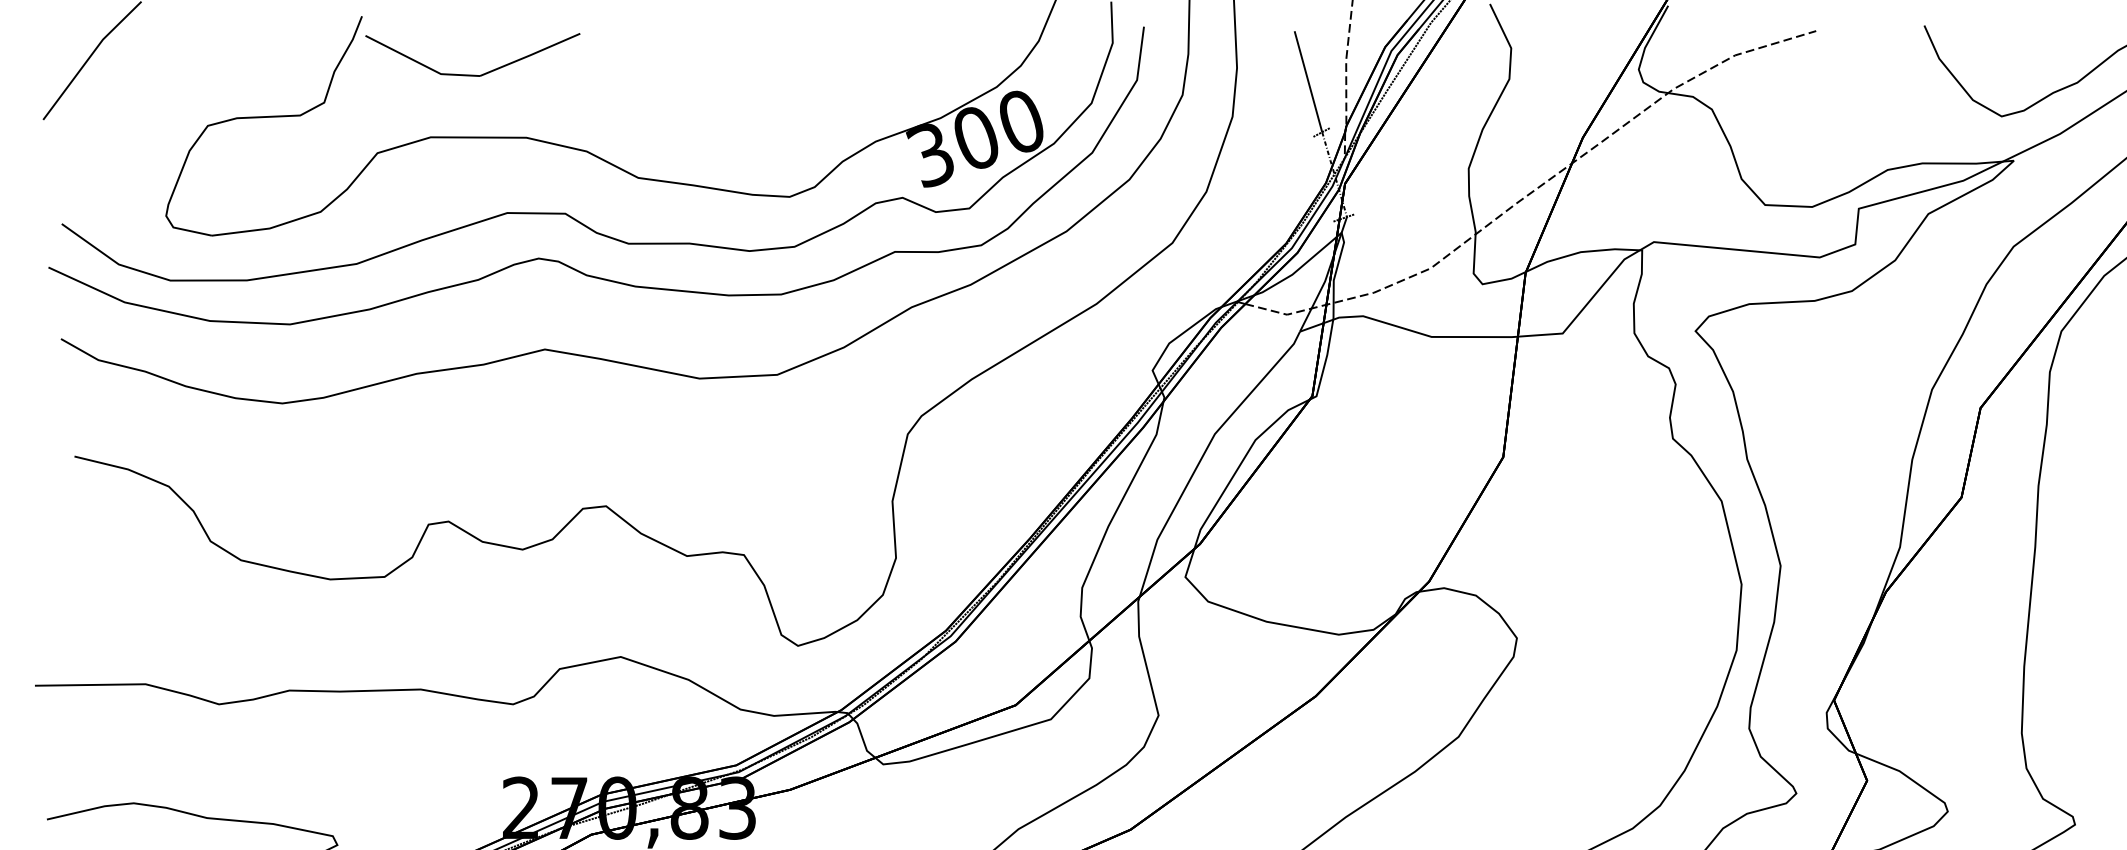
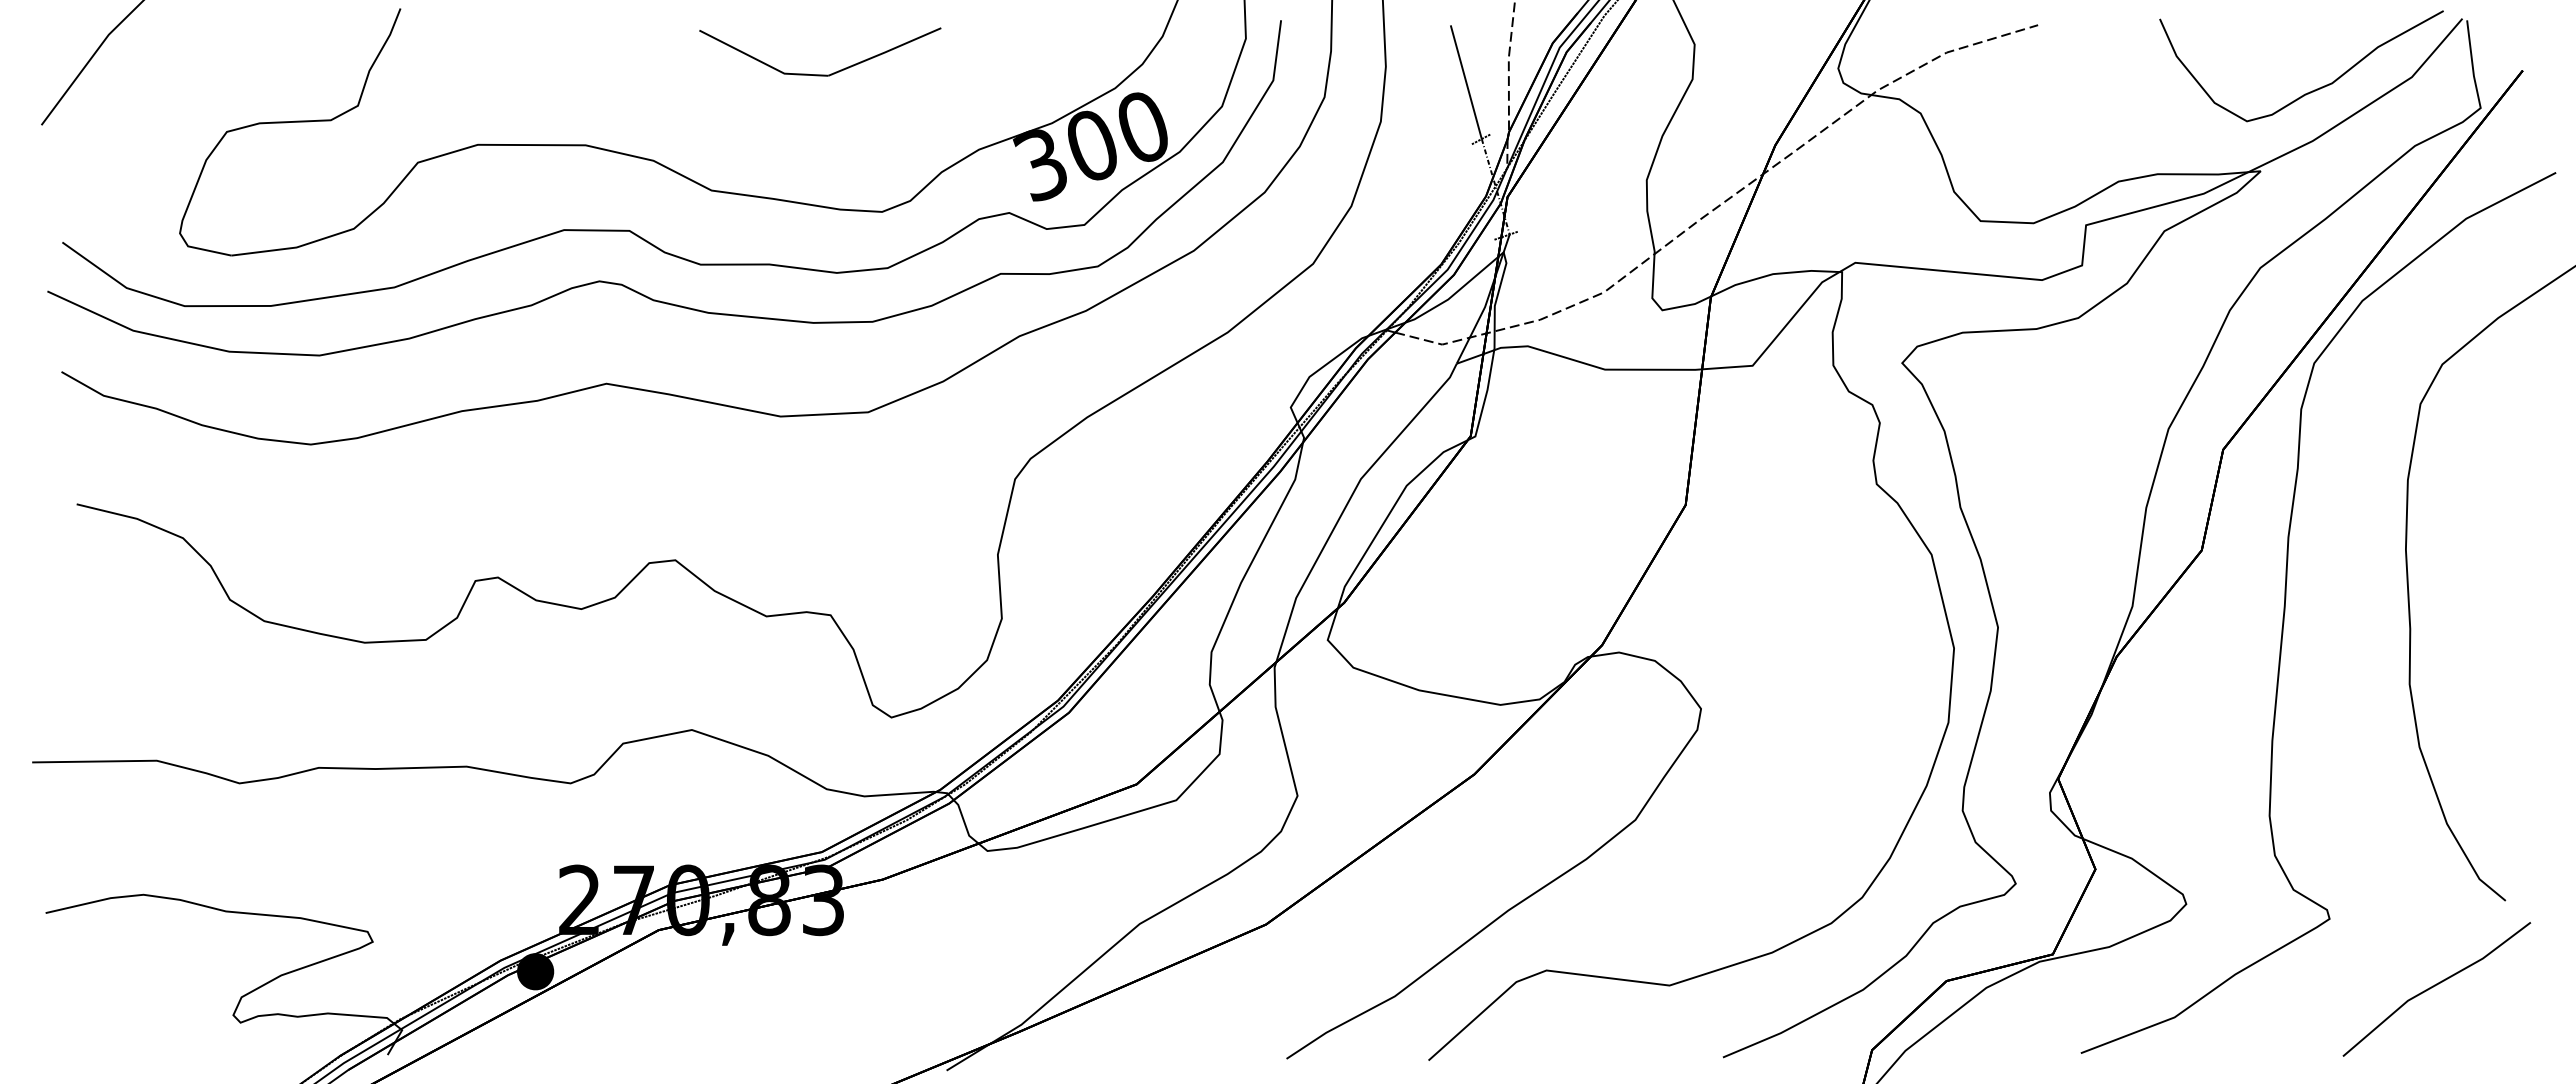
part: (473, 74) -> (820, 74), moved

